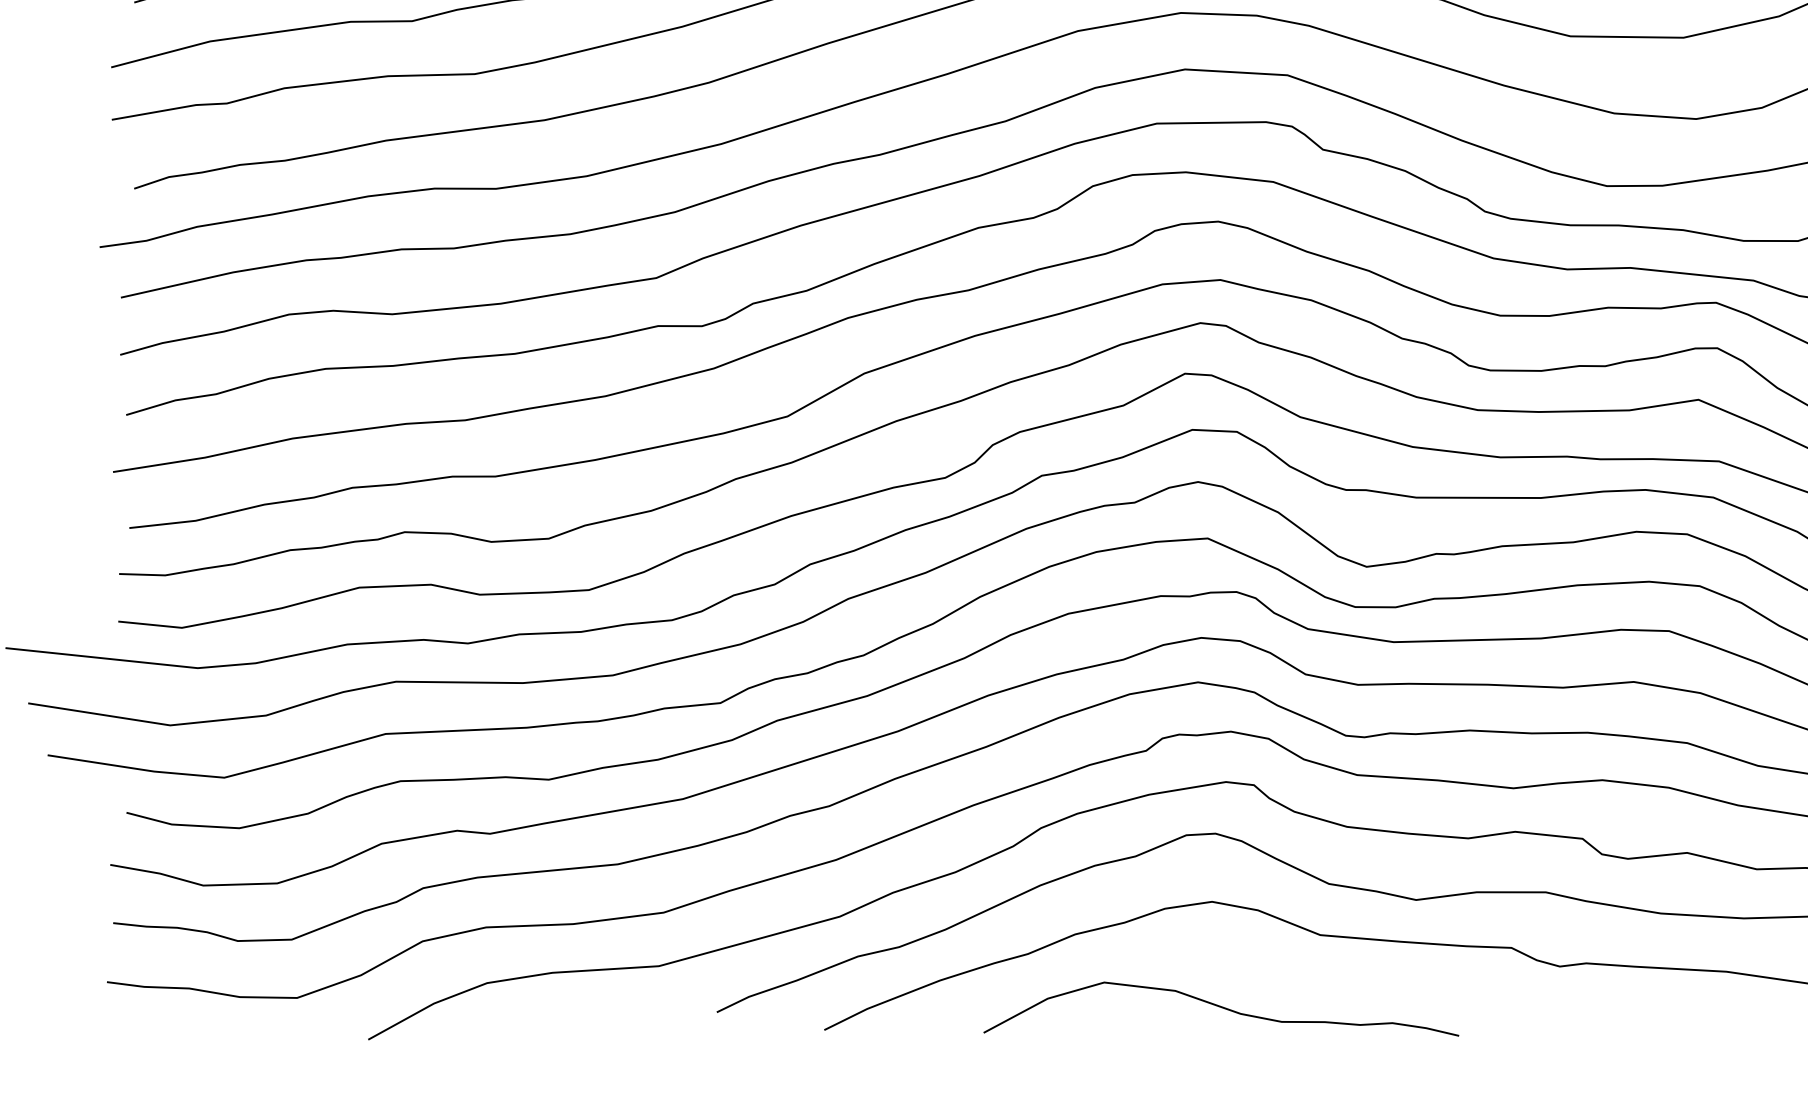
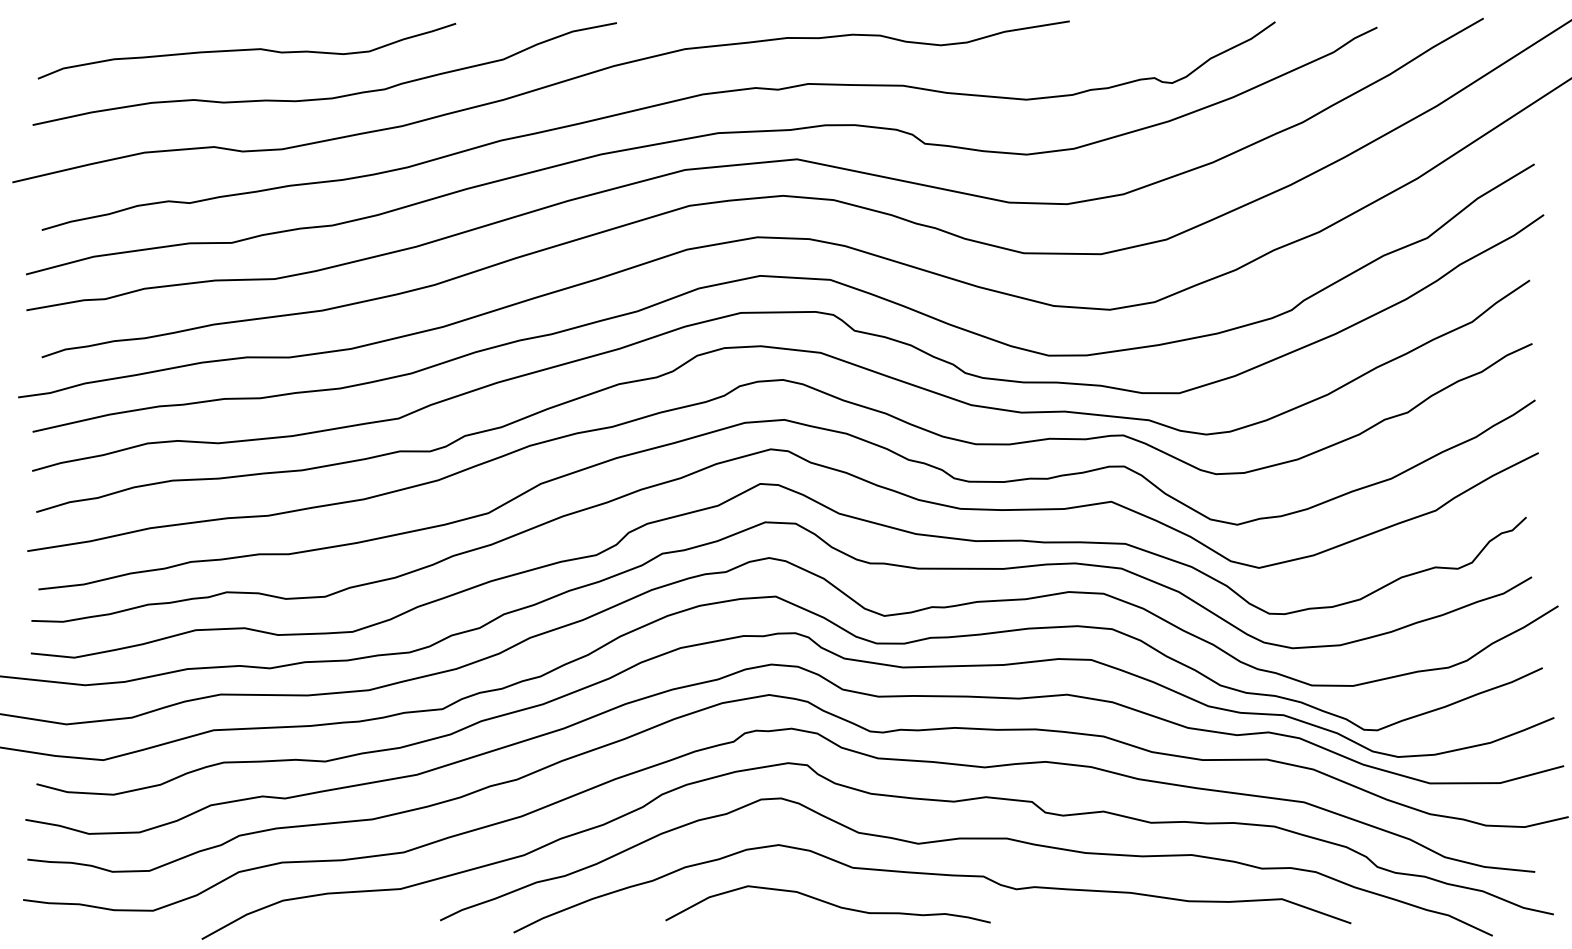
curve: (1220, 1007) -> (827, 903), moved

